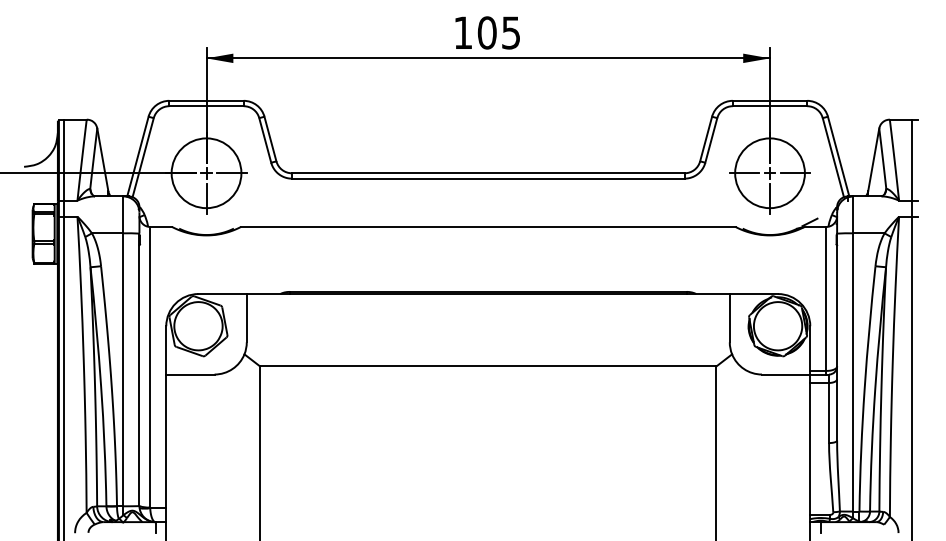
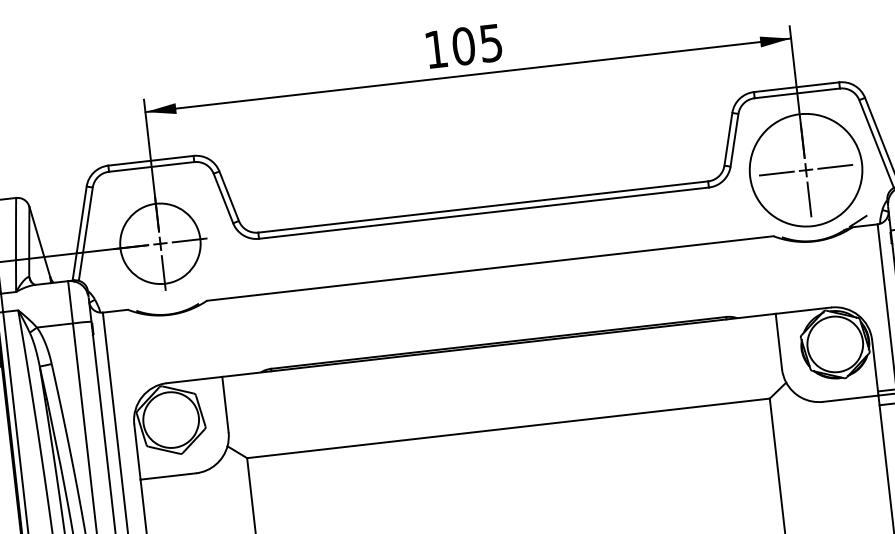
circle: (769, 173) -> (805, 170), size x1.4

